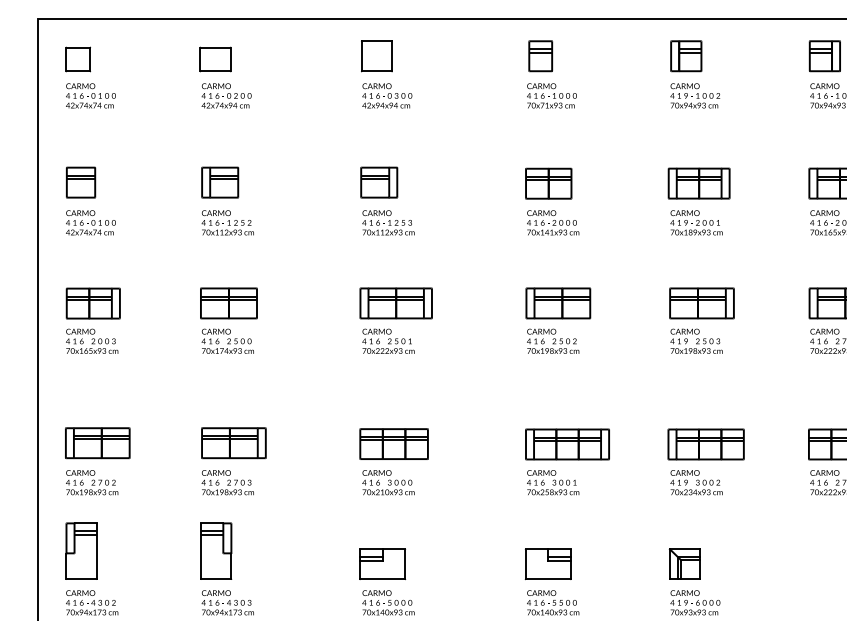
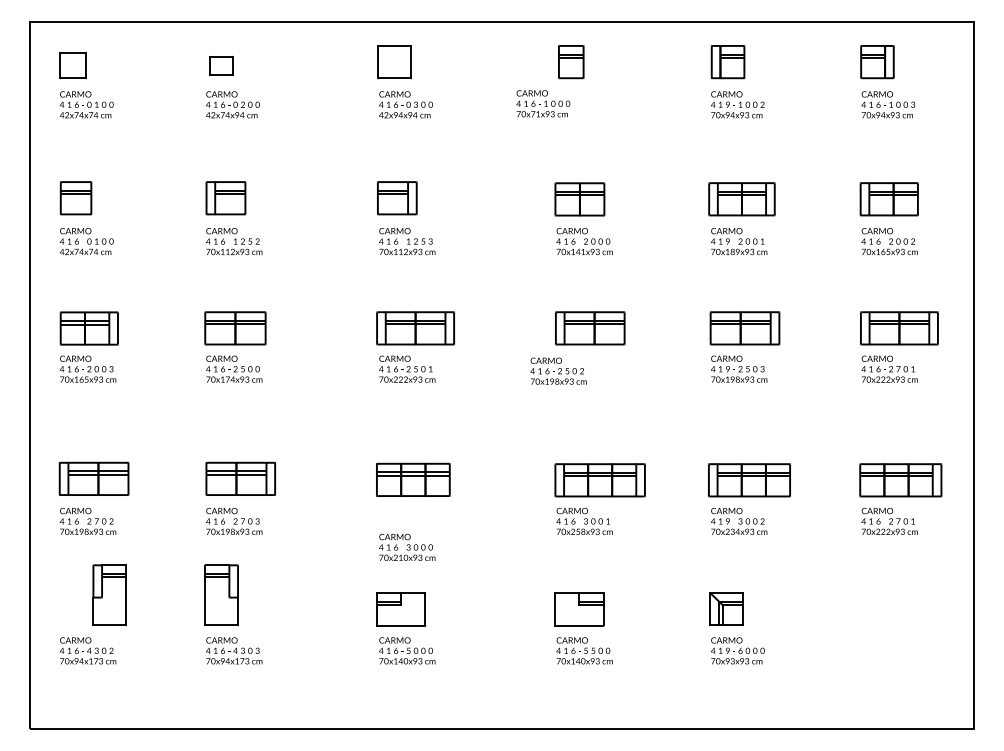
part: (216, 59) -> (221, 65), size x0.7
text: (552, 95) -> (543, 103), moved
text: (552, 340) -> (558, 370), moved
text: (388, 481) -> (407, 546), moved
part: (81, 551) -> (109, 595), moved

